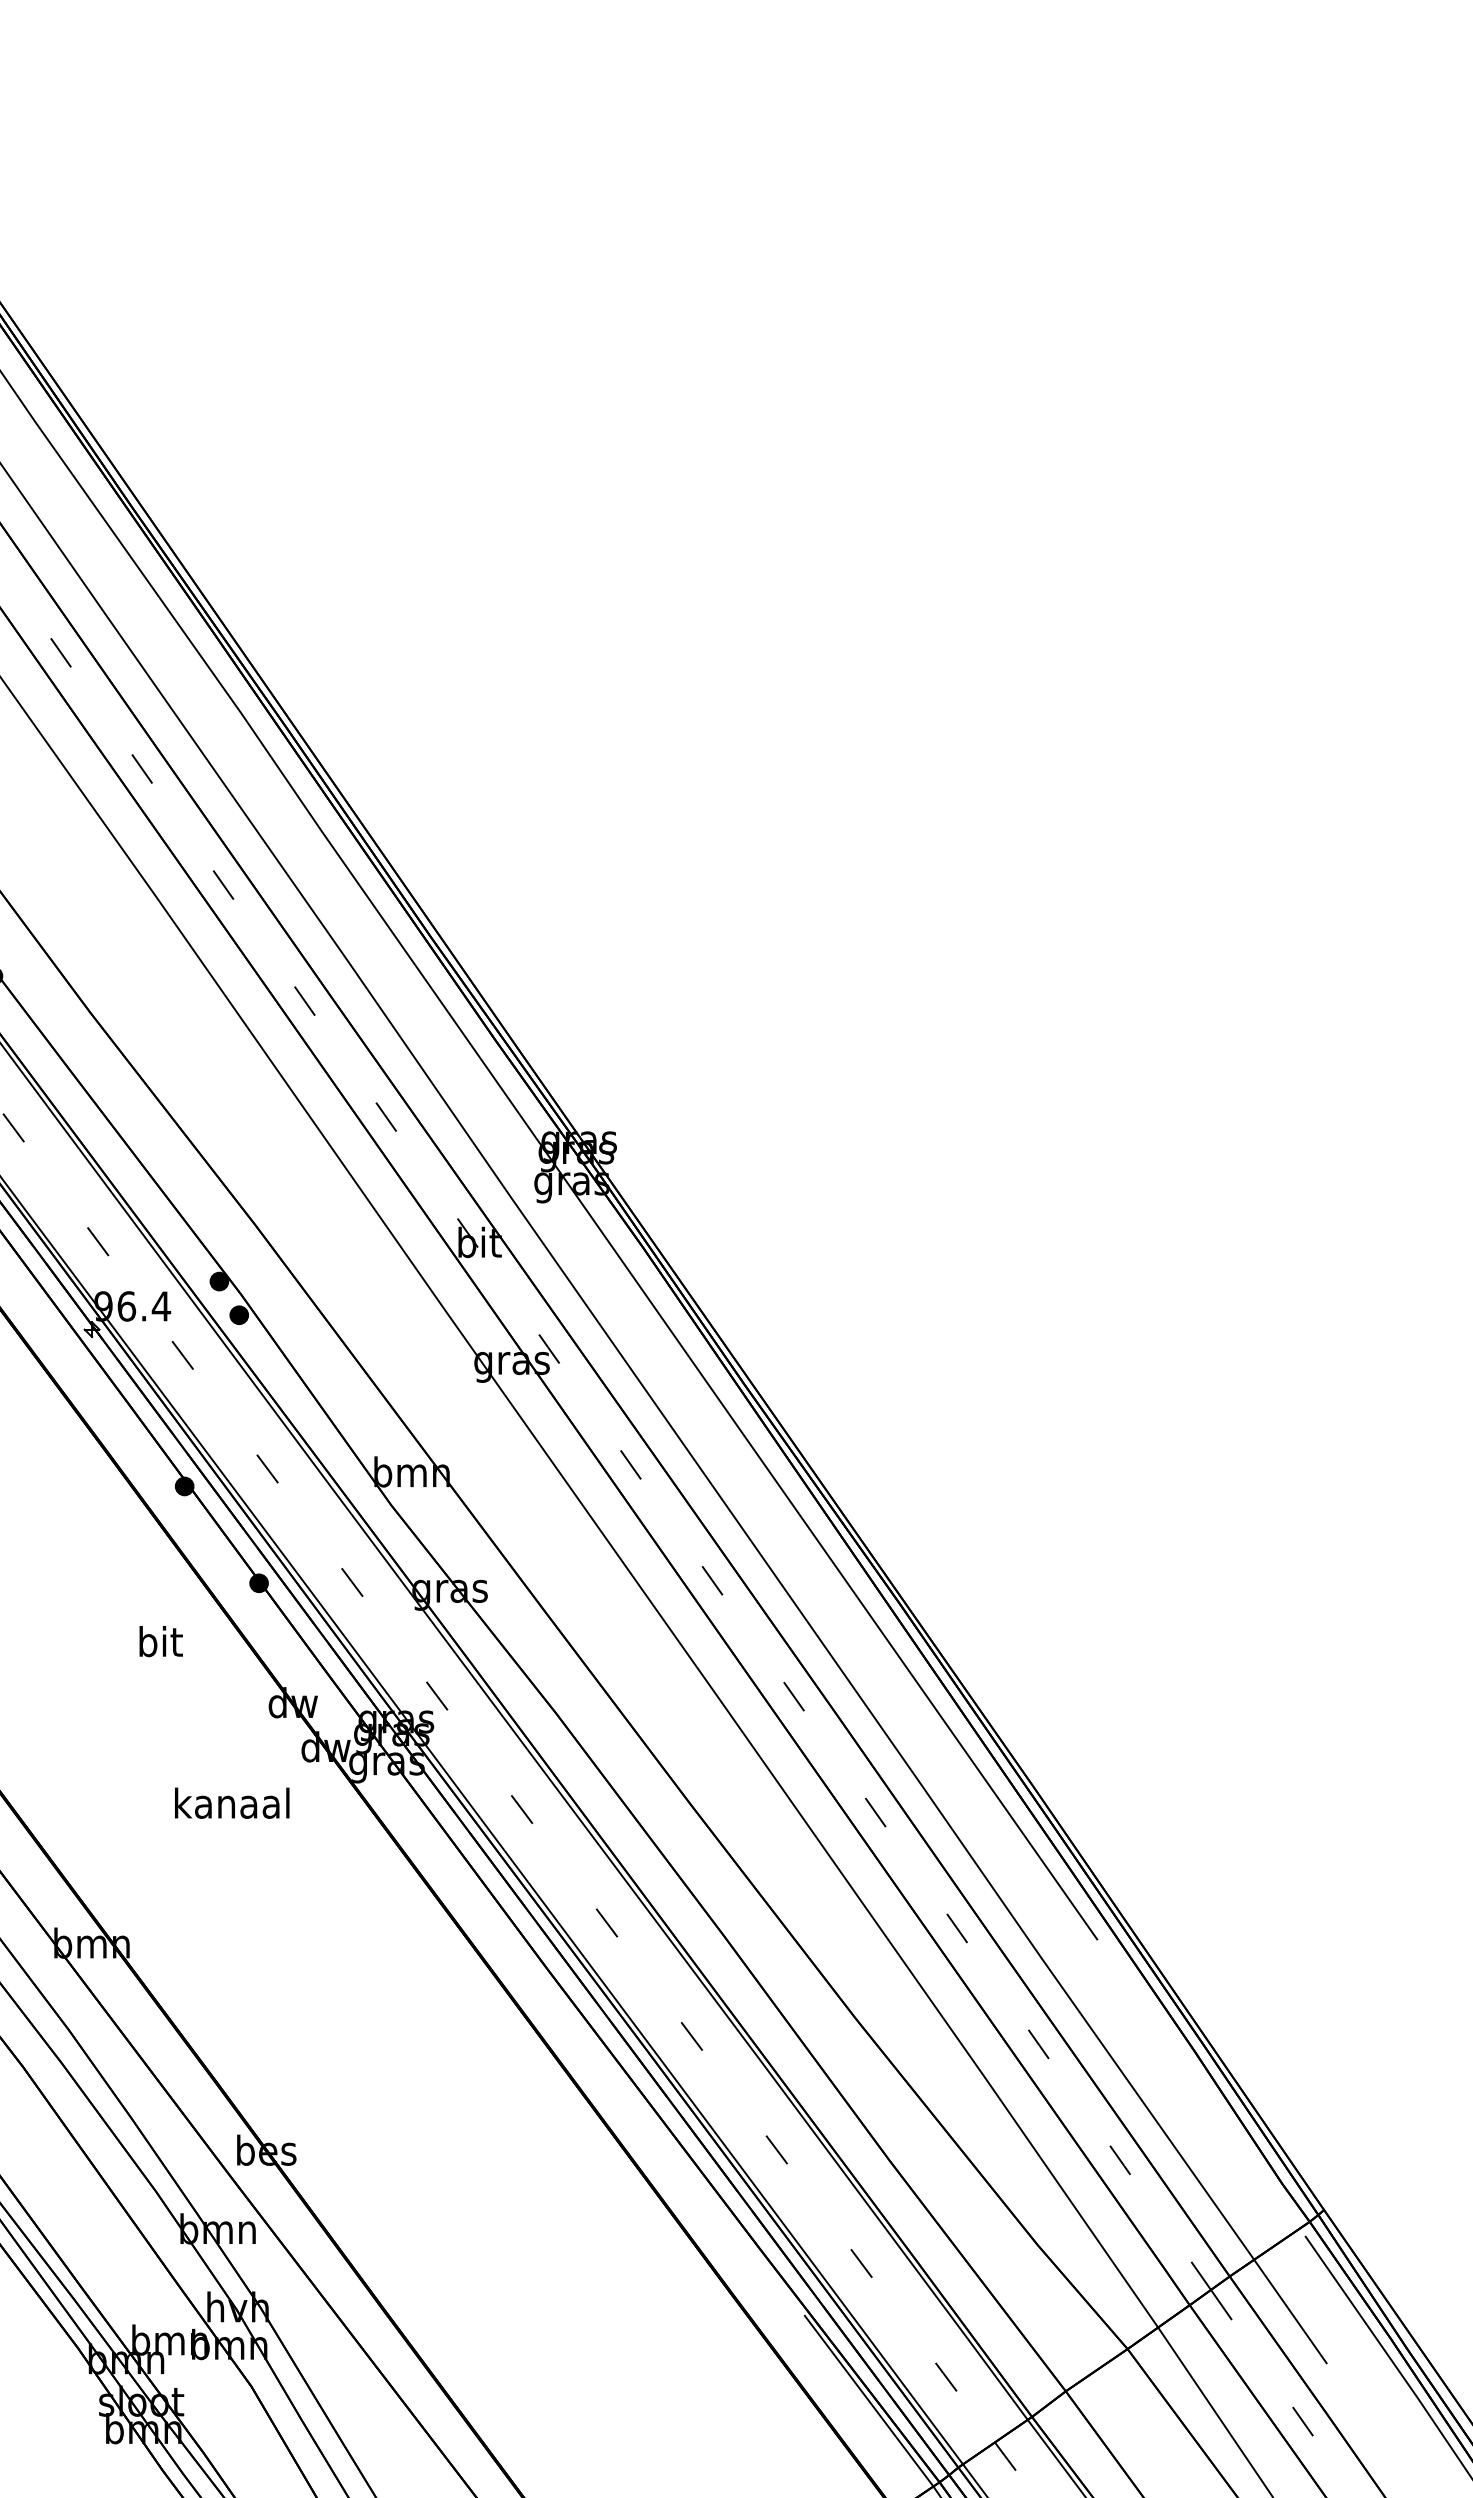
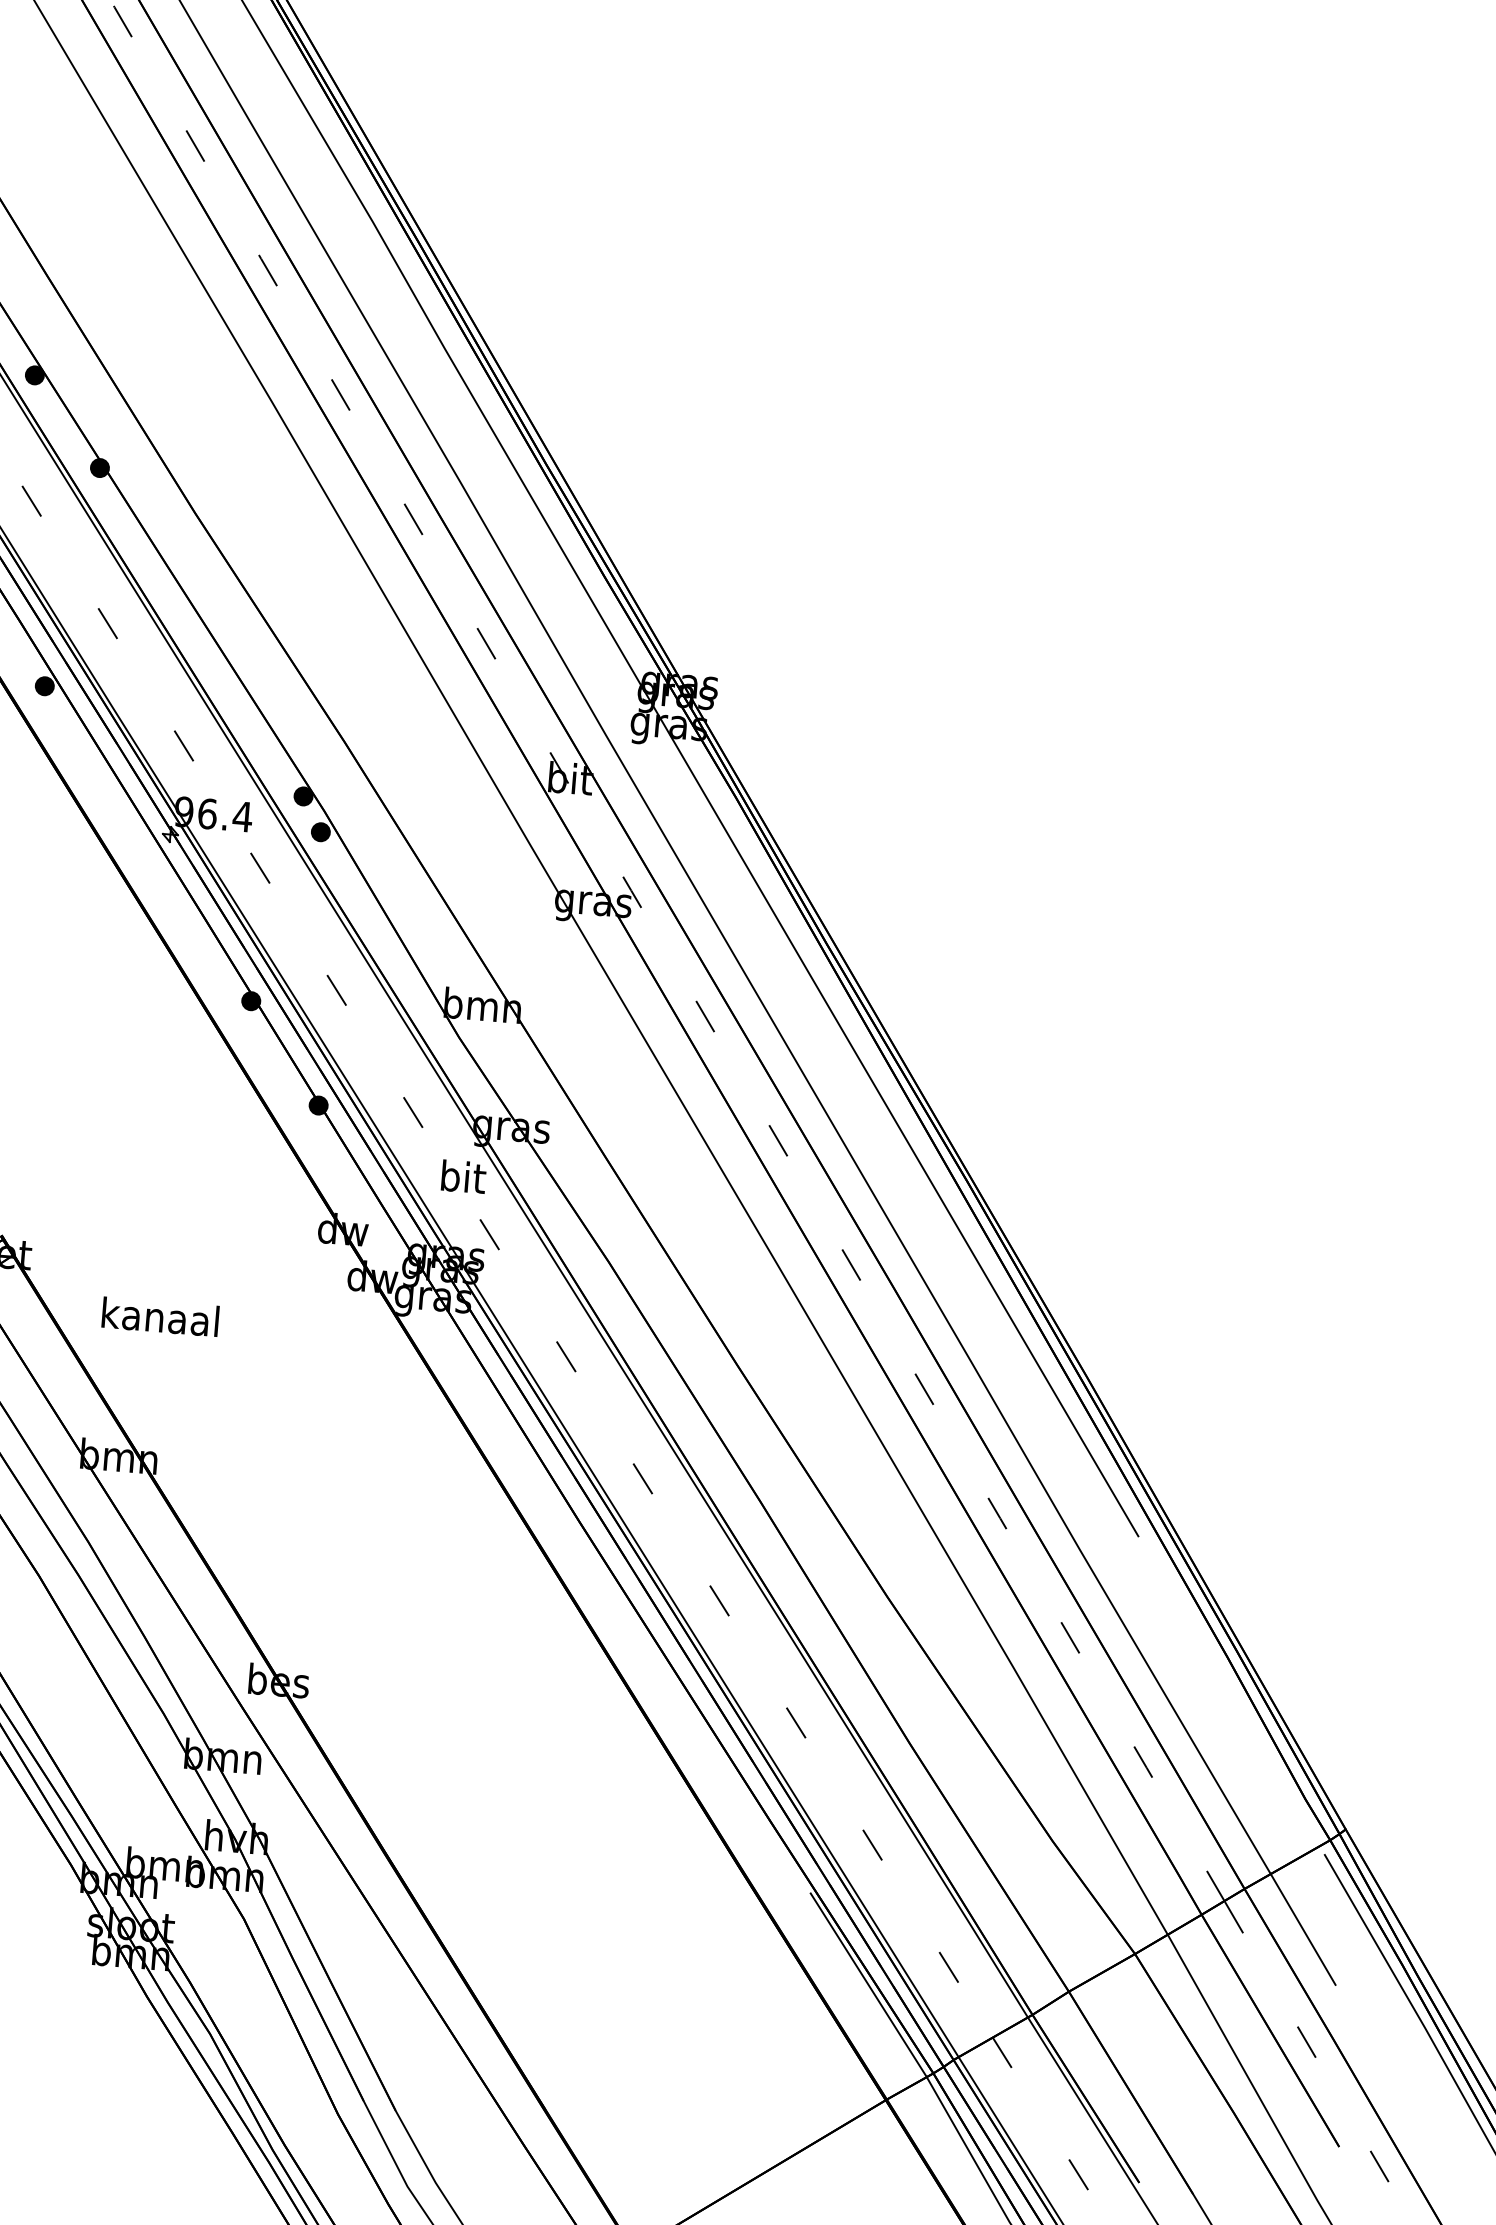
text: (160, 1641) -> (463, 1176), moved
text: (232, 1802) -> (160, 1316), moved

